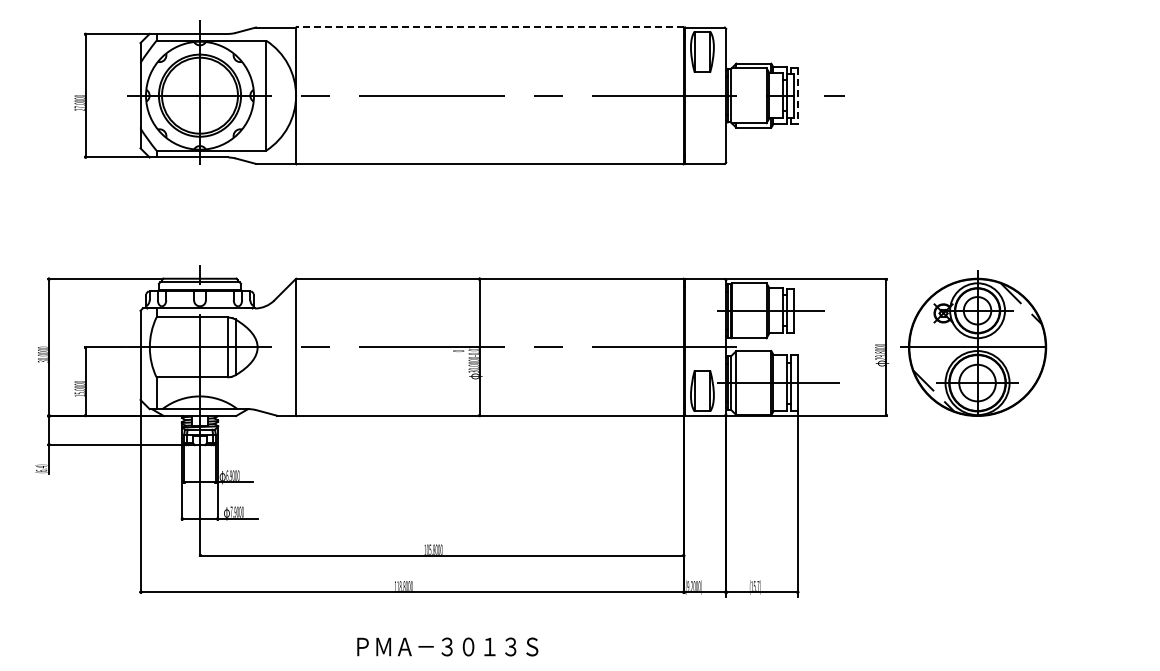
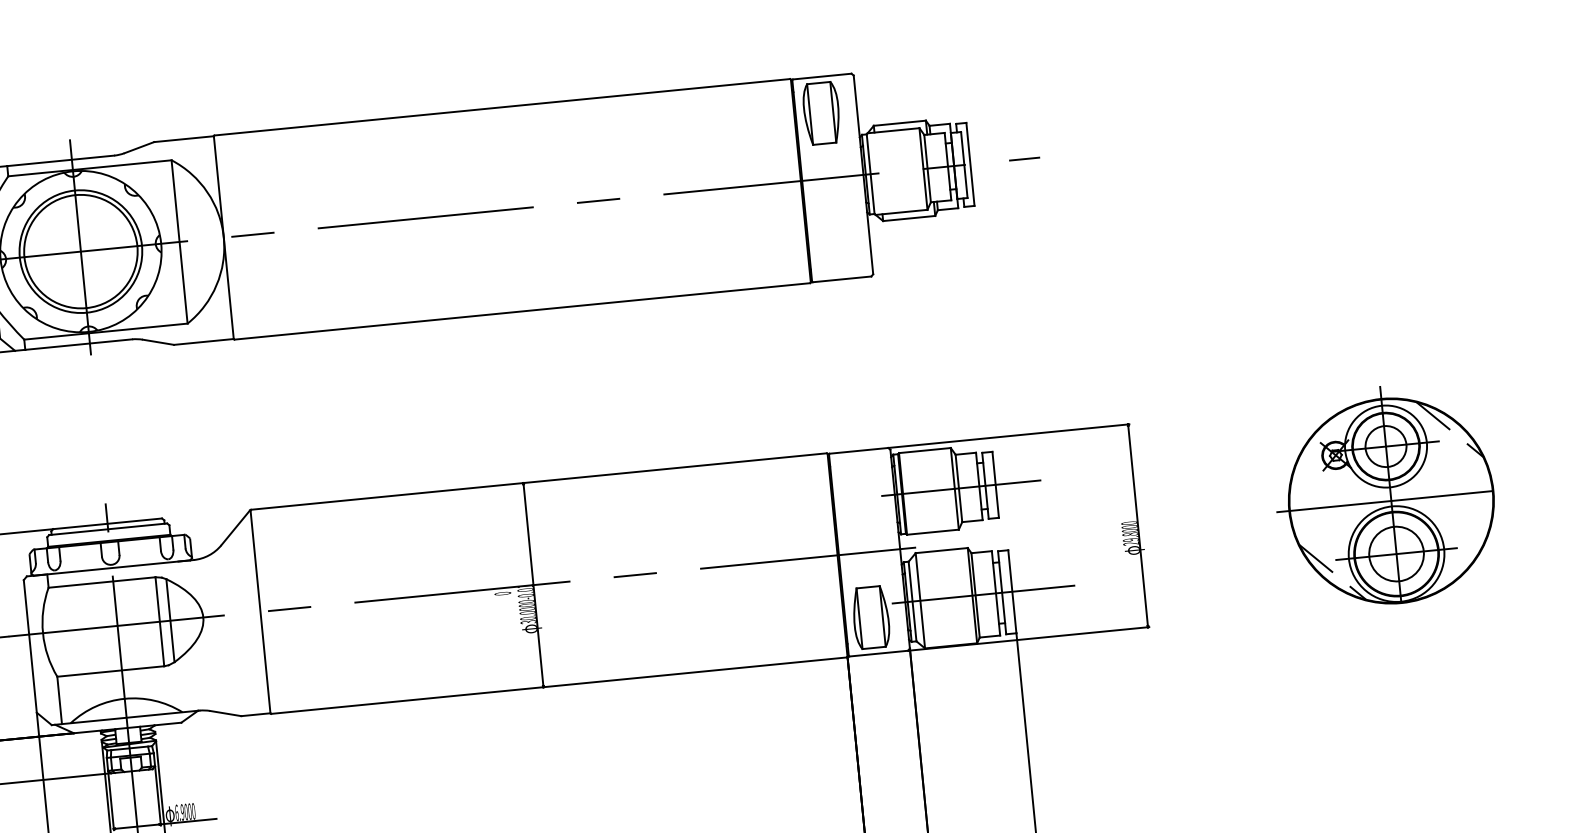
line: (490, 27) -> (502, 107), dashed -> solid
line: (798, 95) -> (970, 164), dashed -> solid
part: (973, 343) -> (1384, 495), moved

